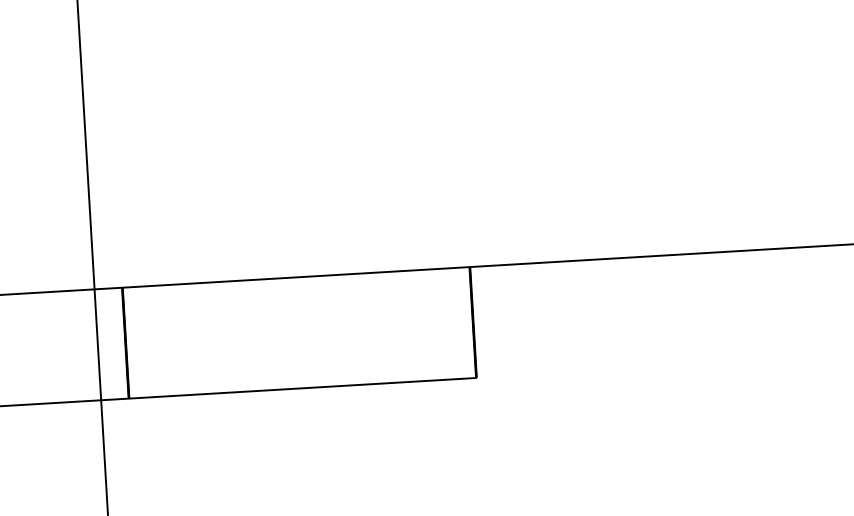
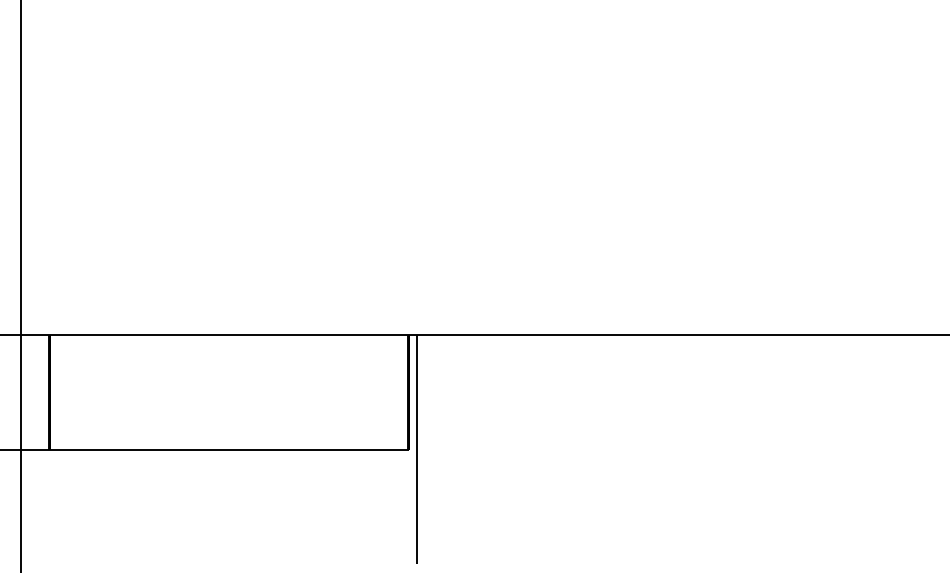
line: (483, 377) -> (416, 449), added

